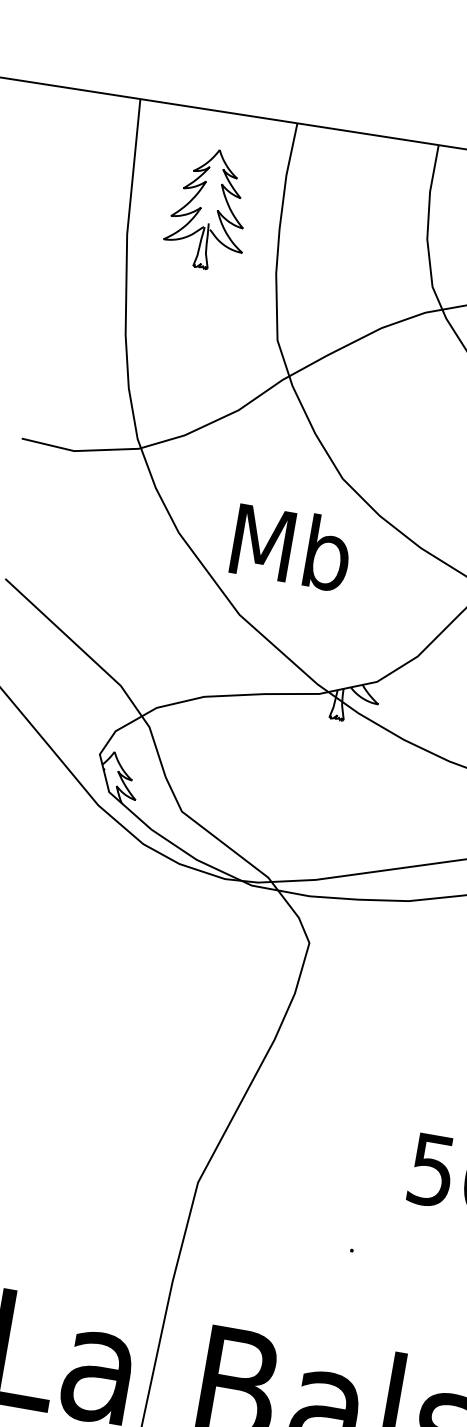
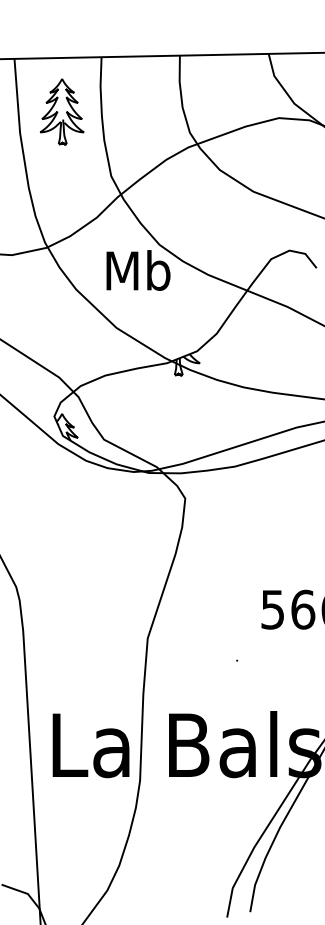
text: (291, 547) -> (138, 270), moved

